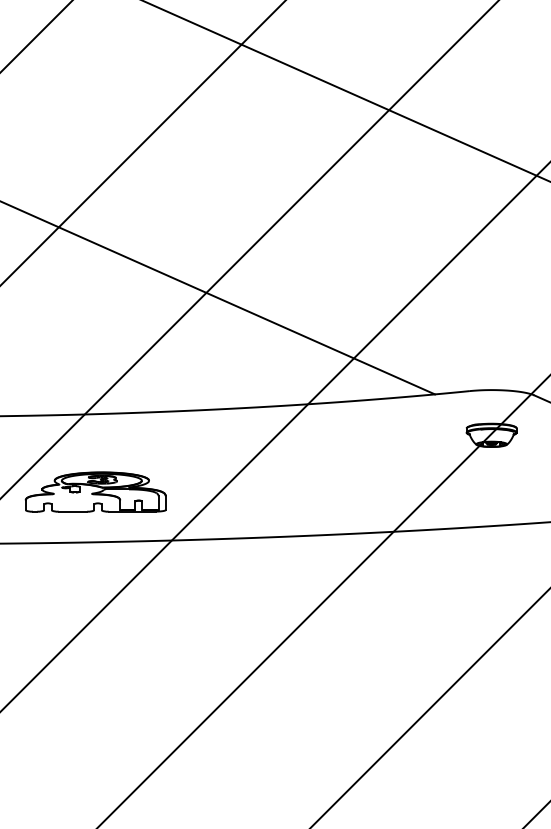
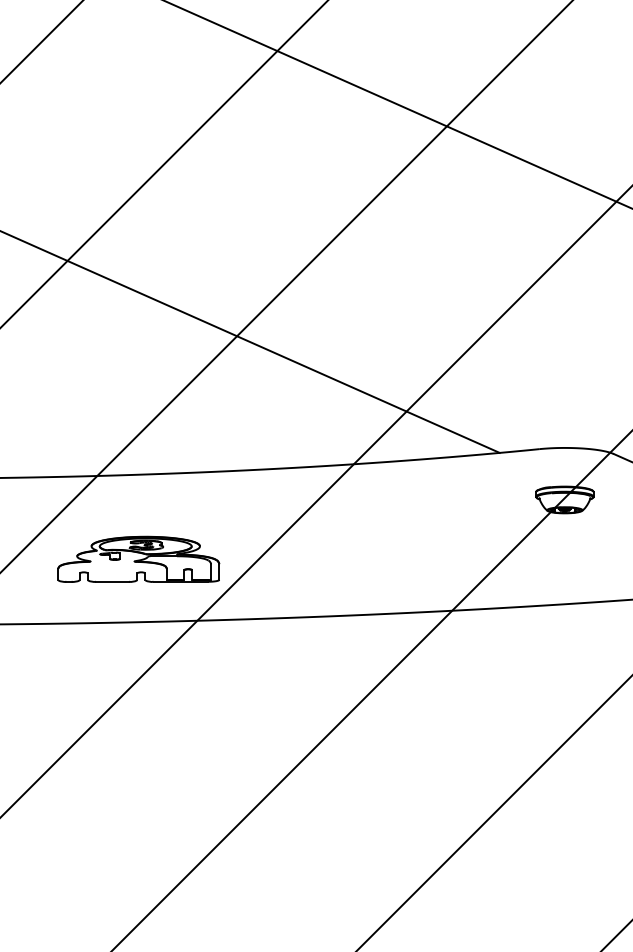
part: (95, 491) -> (138, 558), moved

